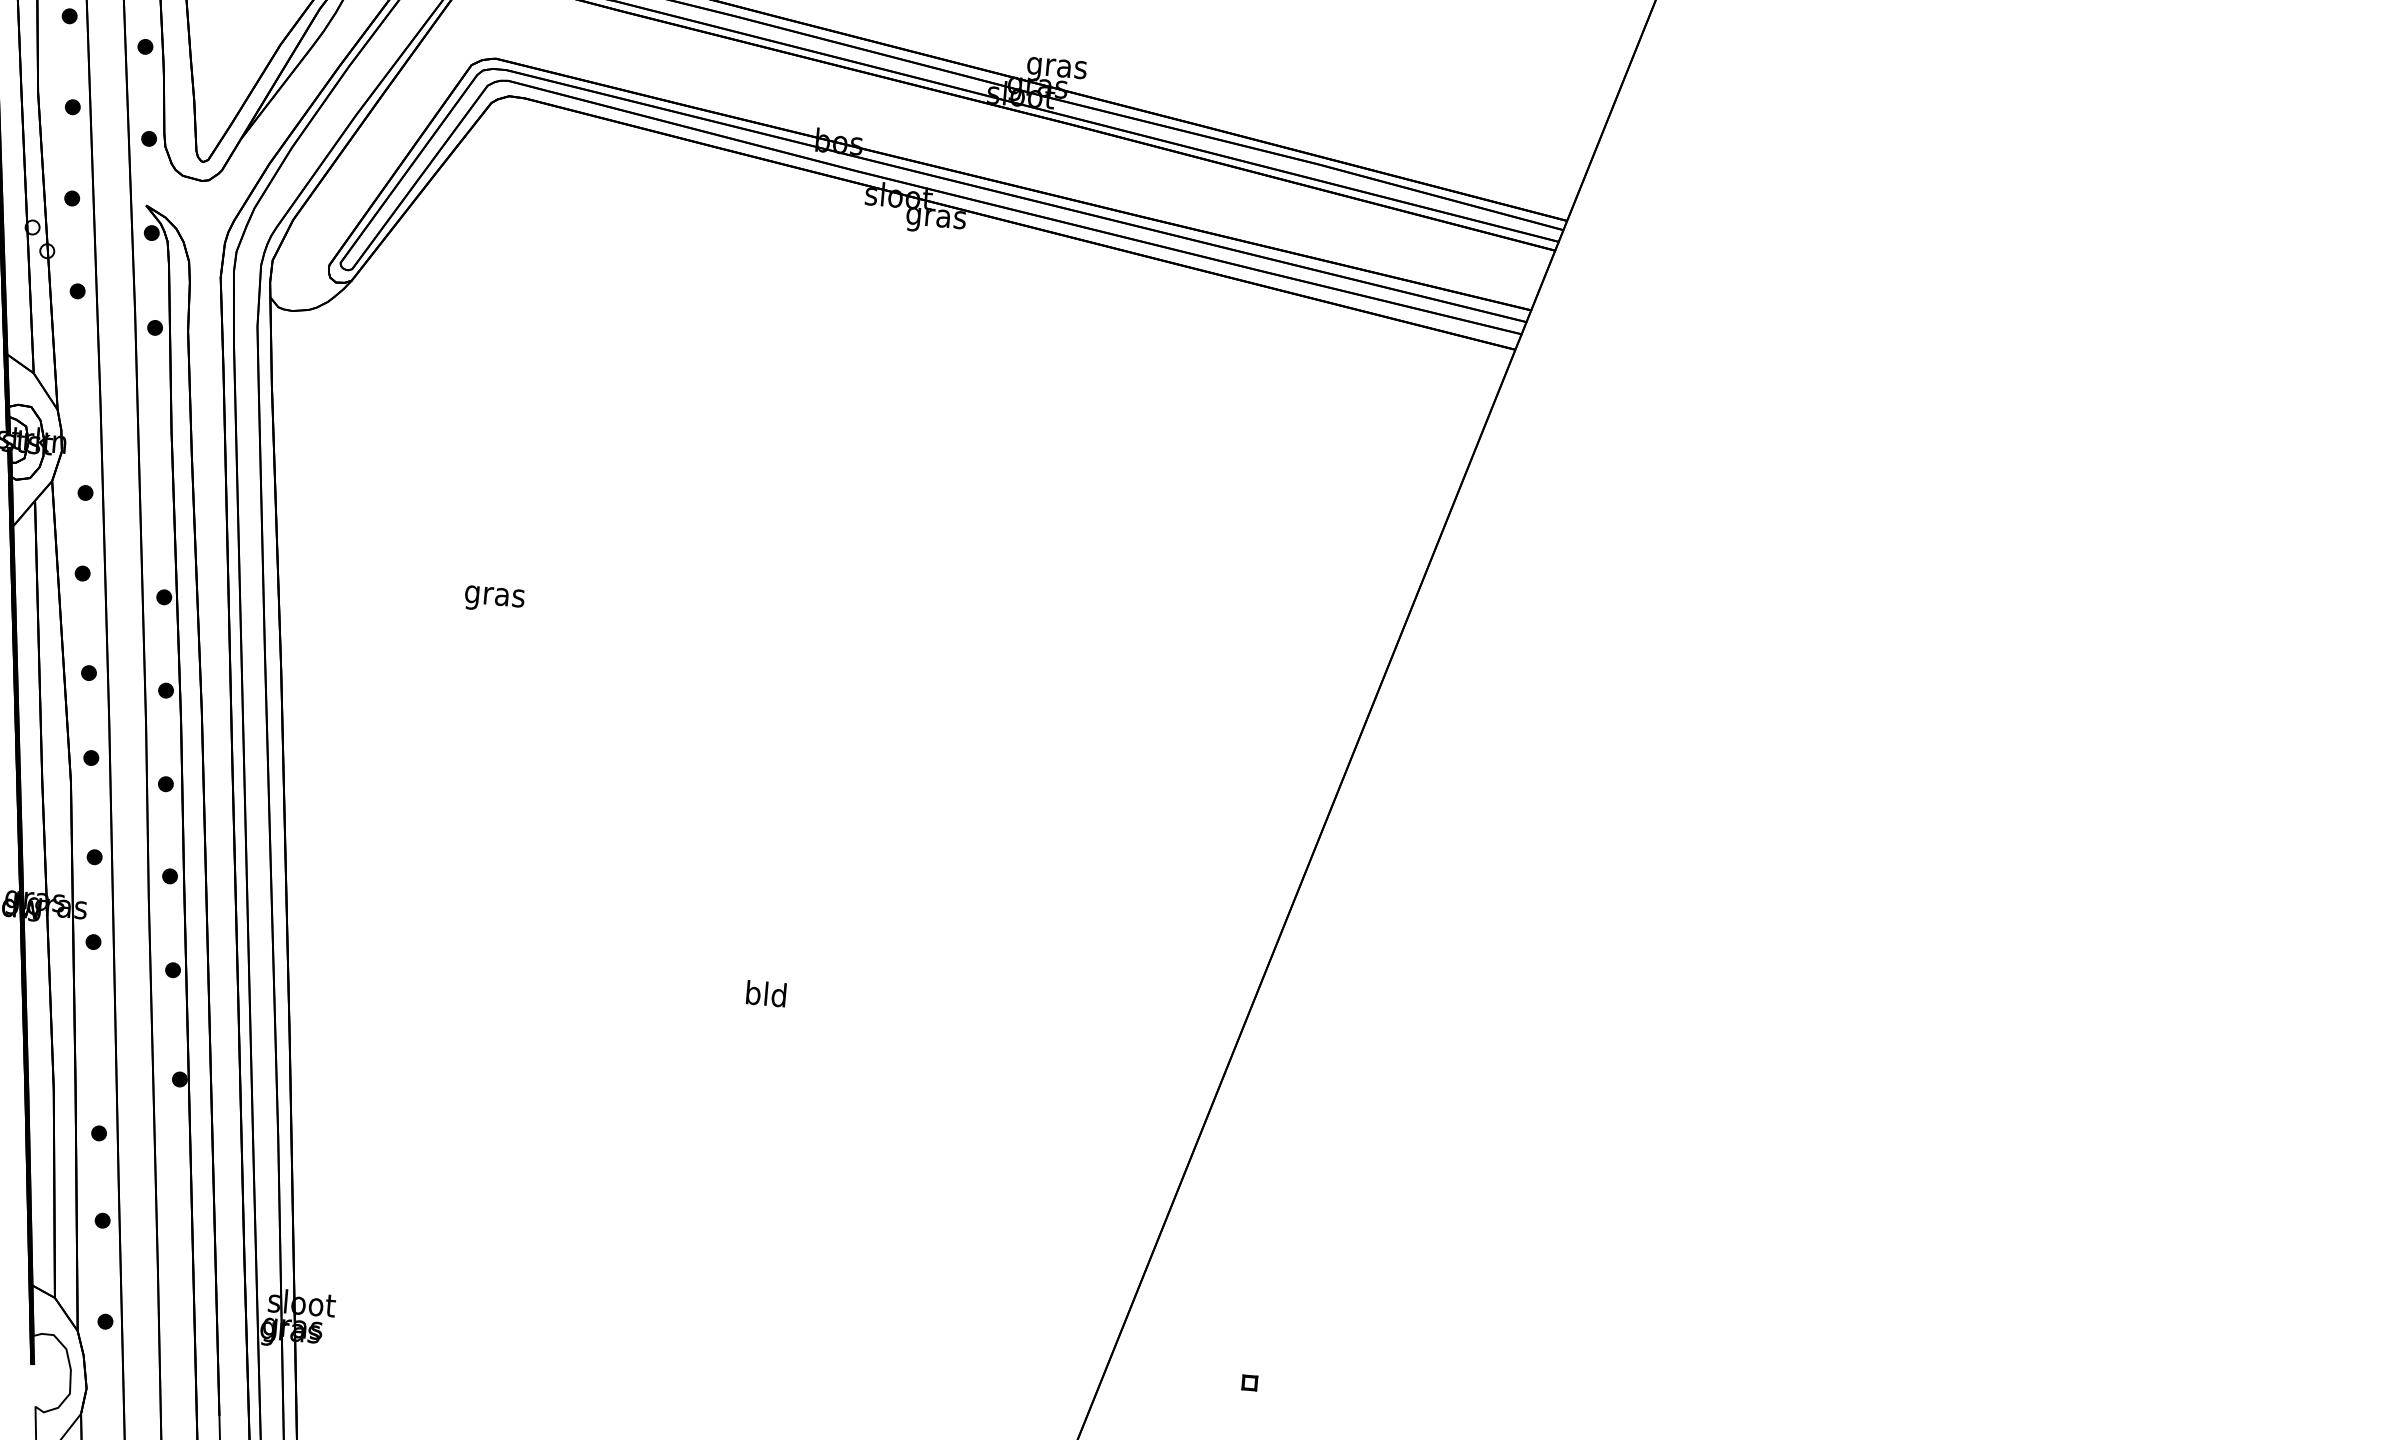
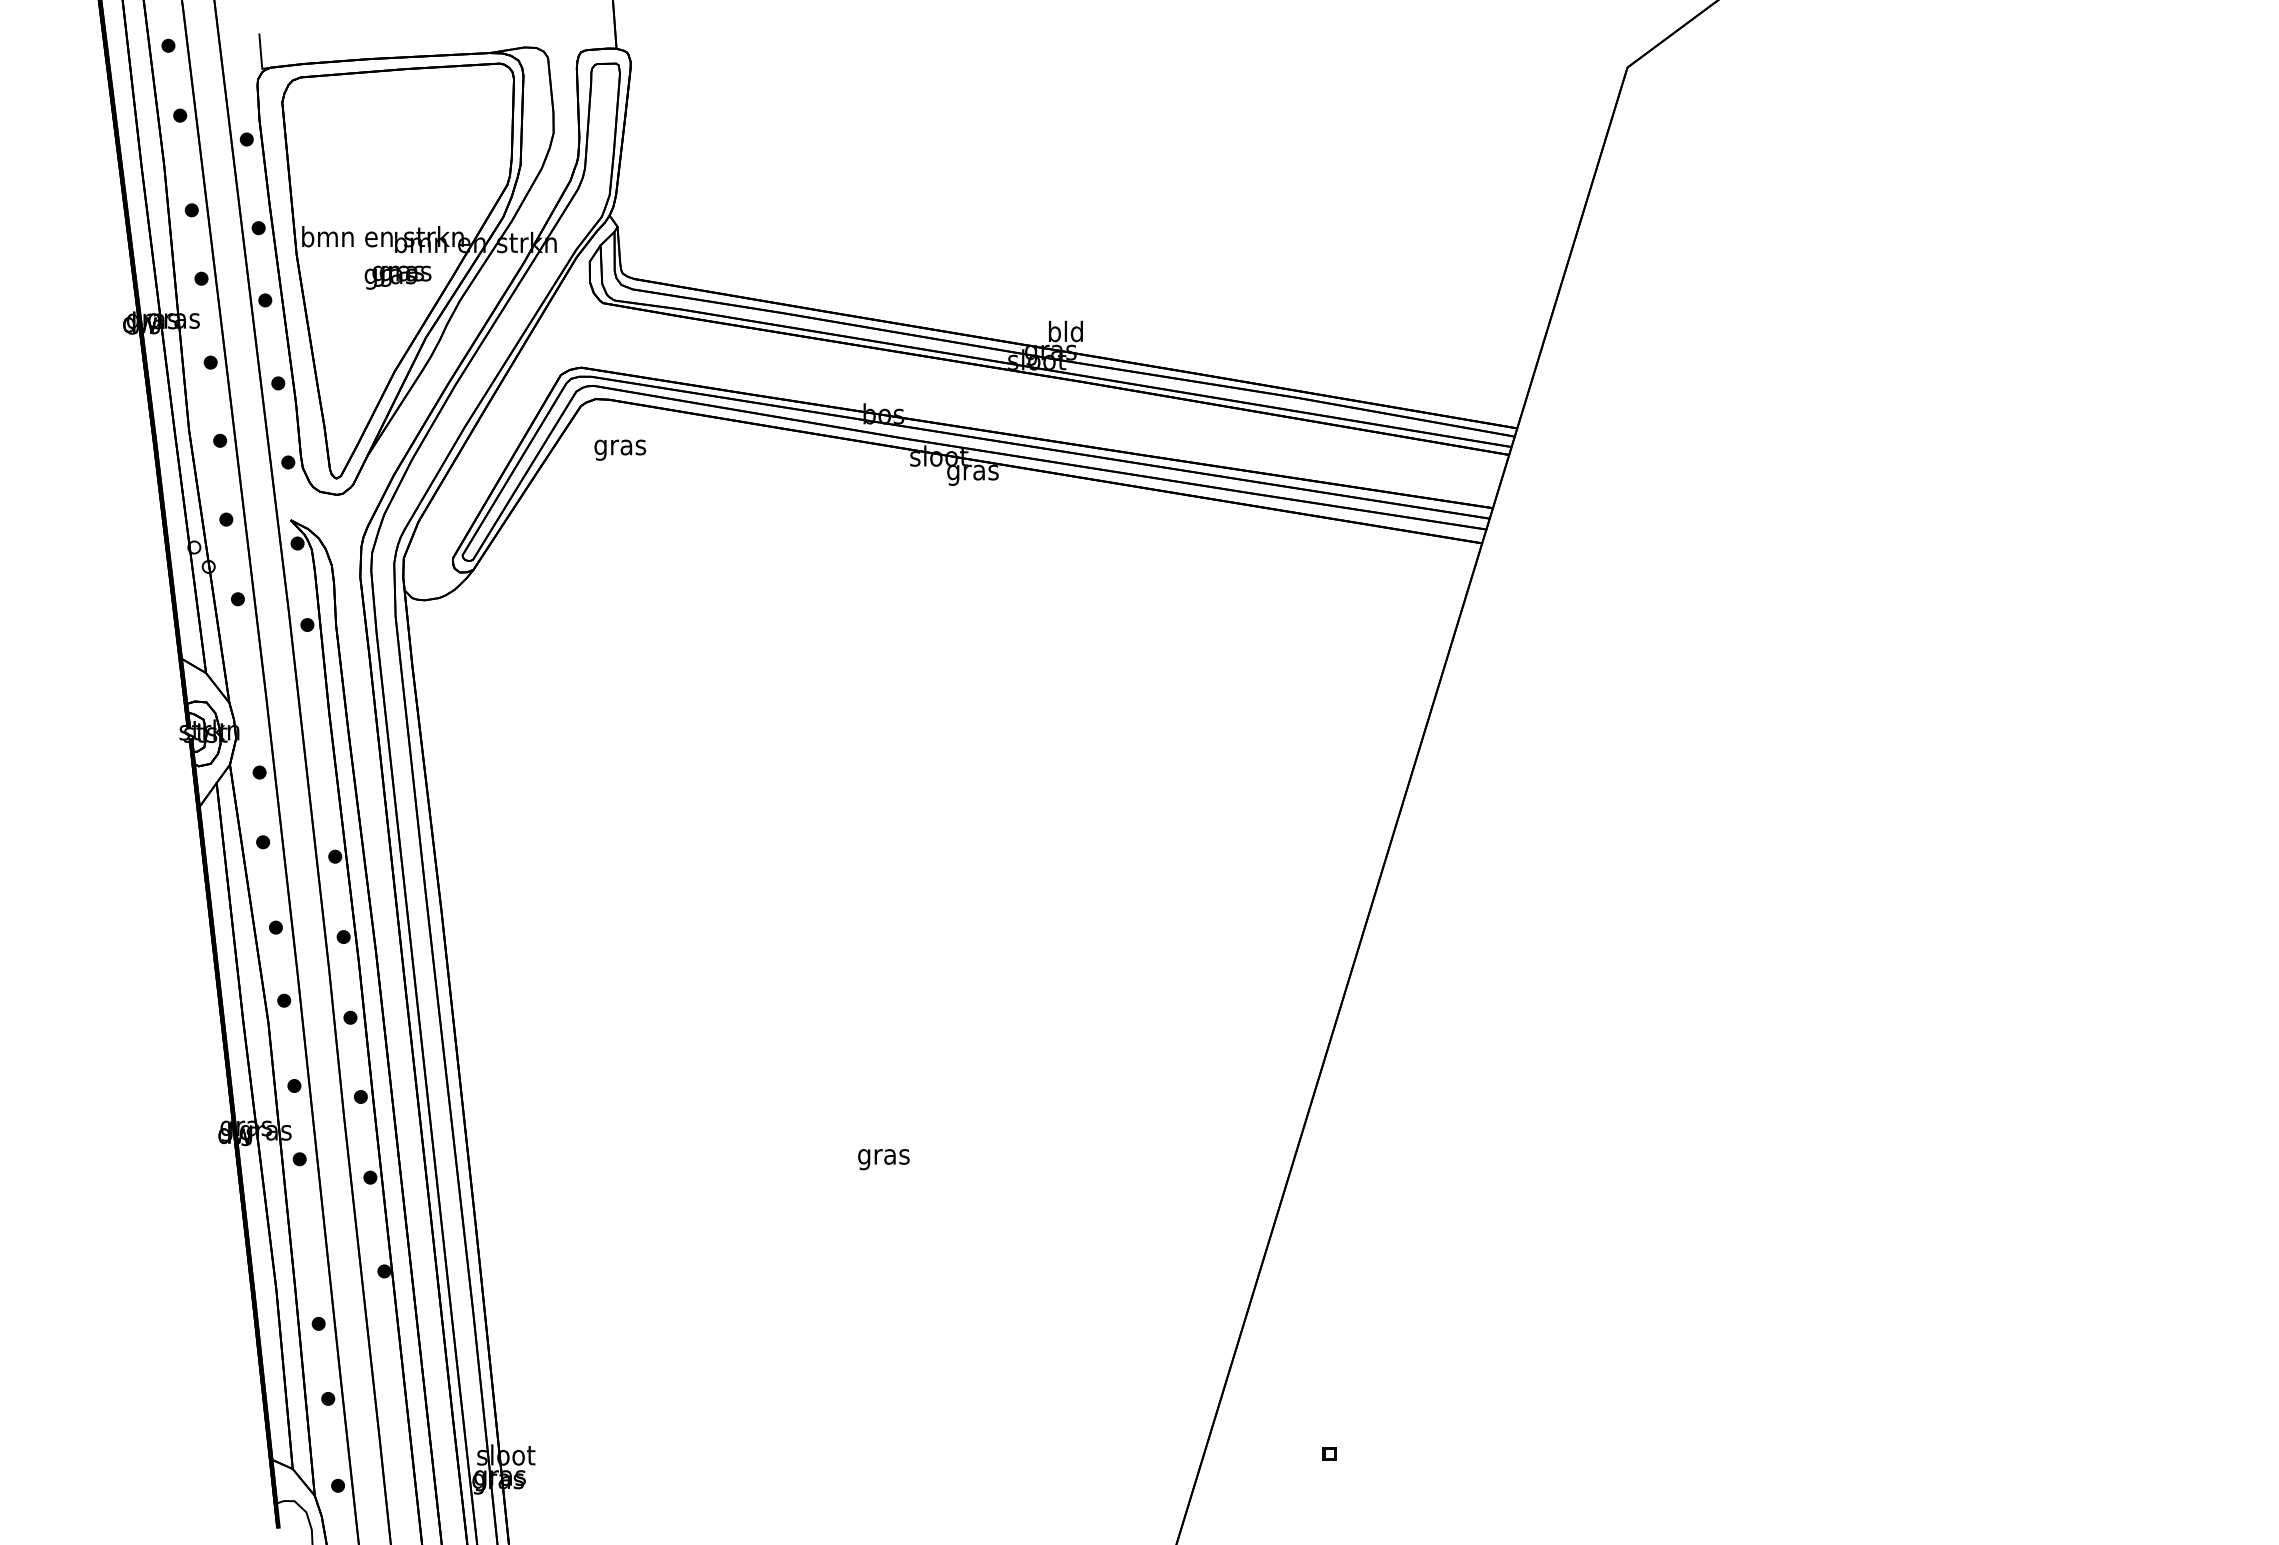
text: (1056, 67) -> (1065, 333), gras -> bld
text: (494, 598) -> (620, 449), moved
text: (765, 996) -> (883, 1156), bld -> gras

